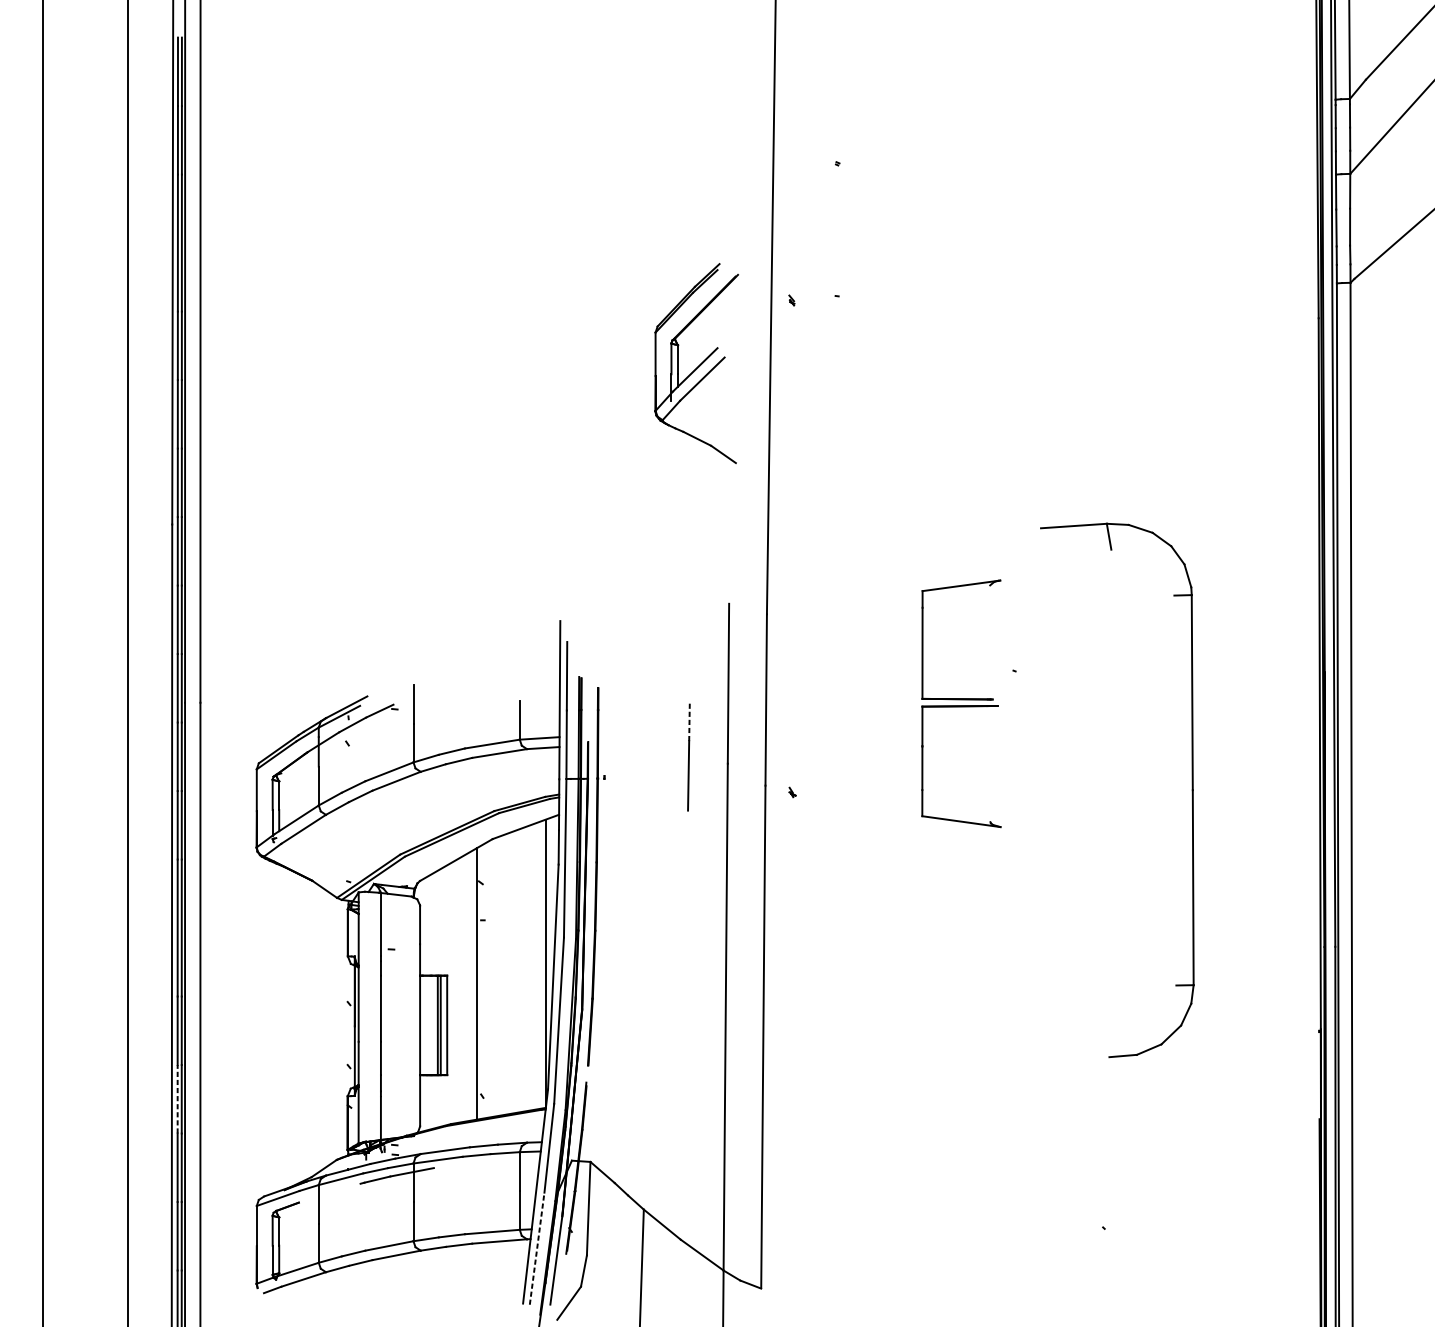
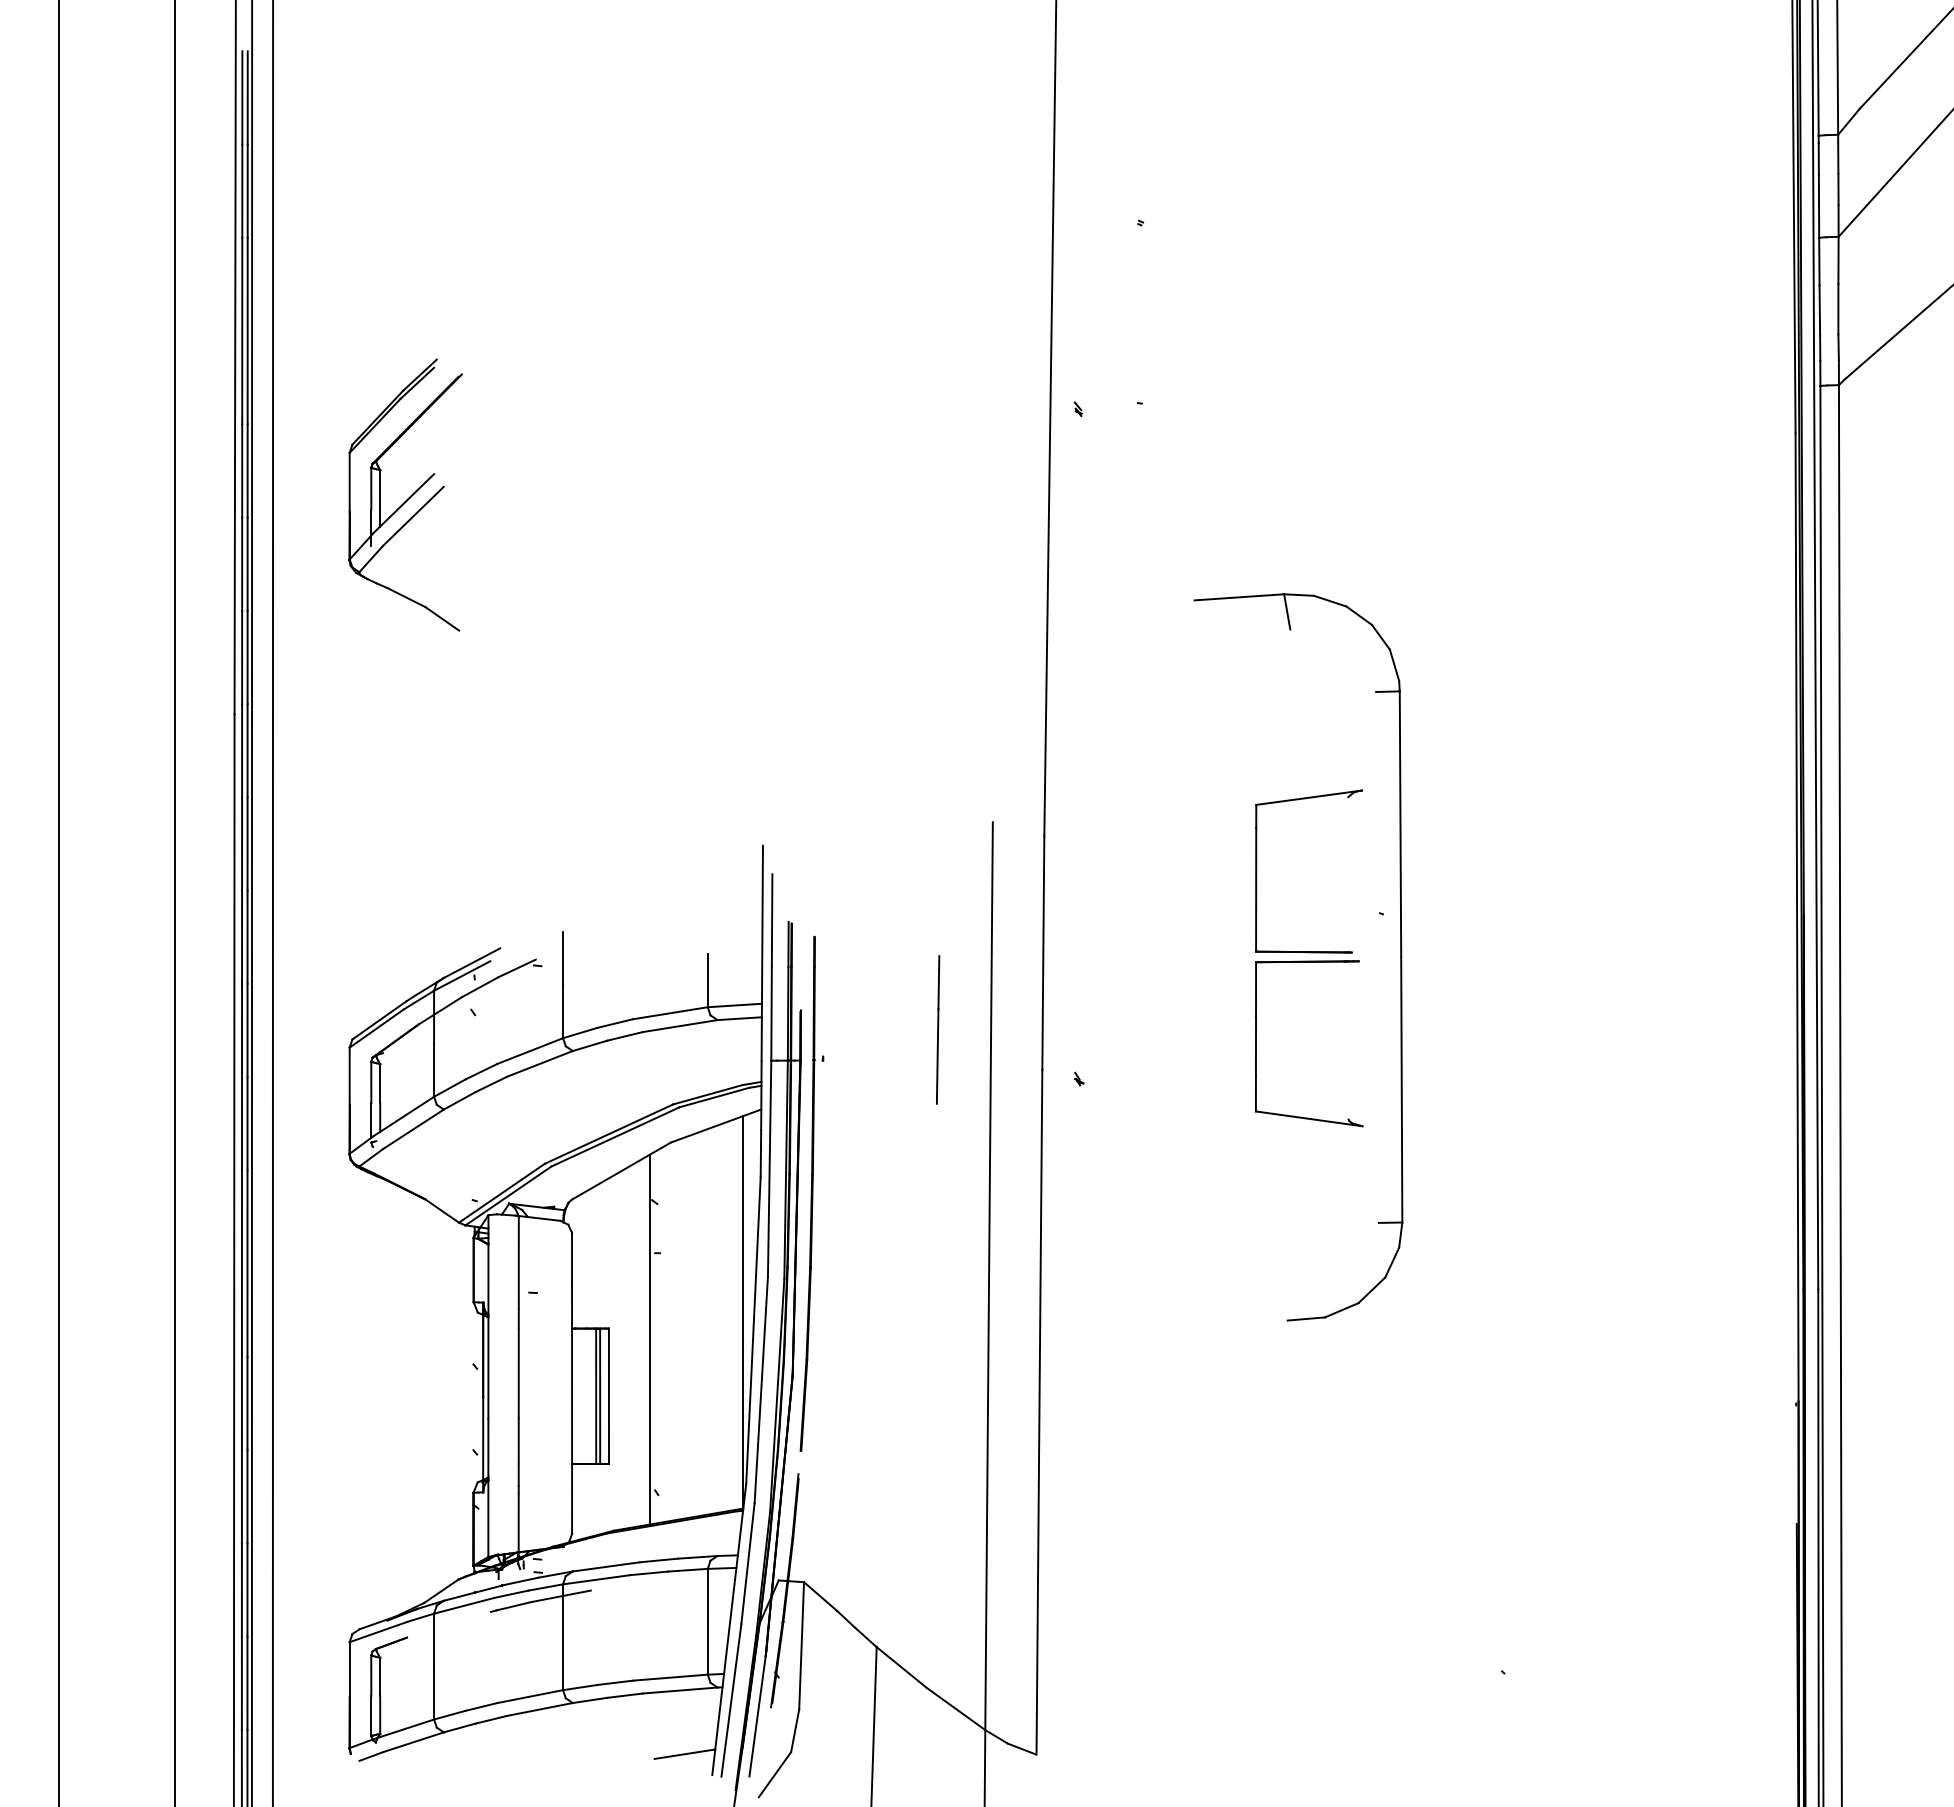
part: (696, 363) -> (405, 494), moved
line: (689, 721) -> (938, 982), dashed -> solid
part: (1192, 790) -> (1400, 957), moved
line: (177, 1098) -> (241, 1496), dashed -> solid
line: (537, 1248) -> (731, 1700), dashed -> solid
line: (502, 1287) -> (684, 1753), added

